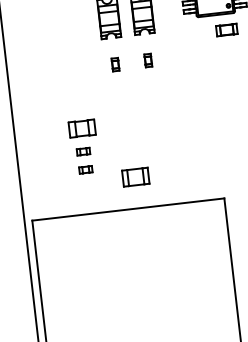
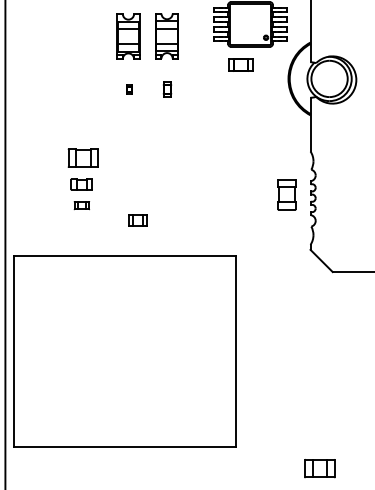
part: (226, 29) -> (240, 64), moved
part: (115, 64) -> (129, 89), size x0.6
part: (83, 151) -> (81, 184), size x1.4
part: (135, 177) -> (137, 220), size x0.6

